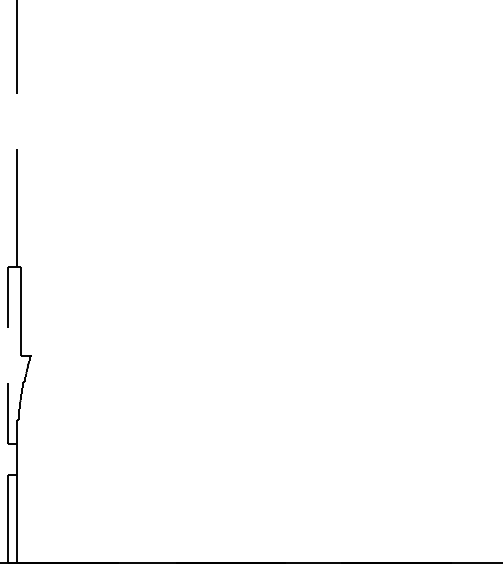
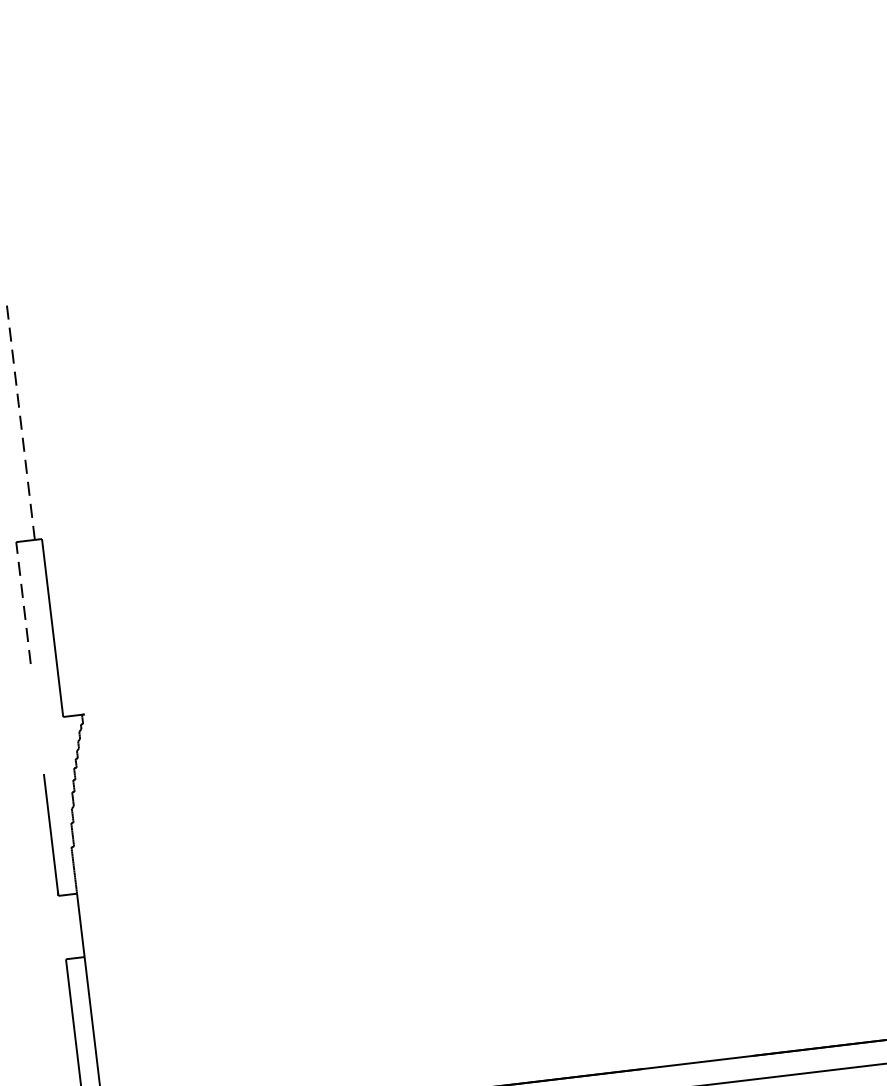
line: (17, 207) -> (20, 420), solid -> dashed
line: (8, 297) -> (24, 602), solid -> dashed

